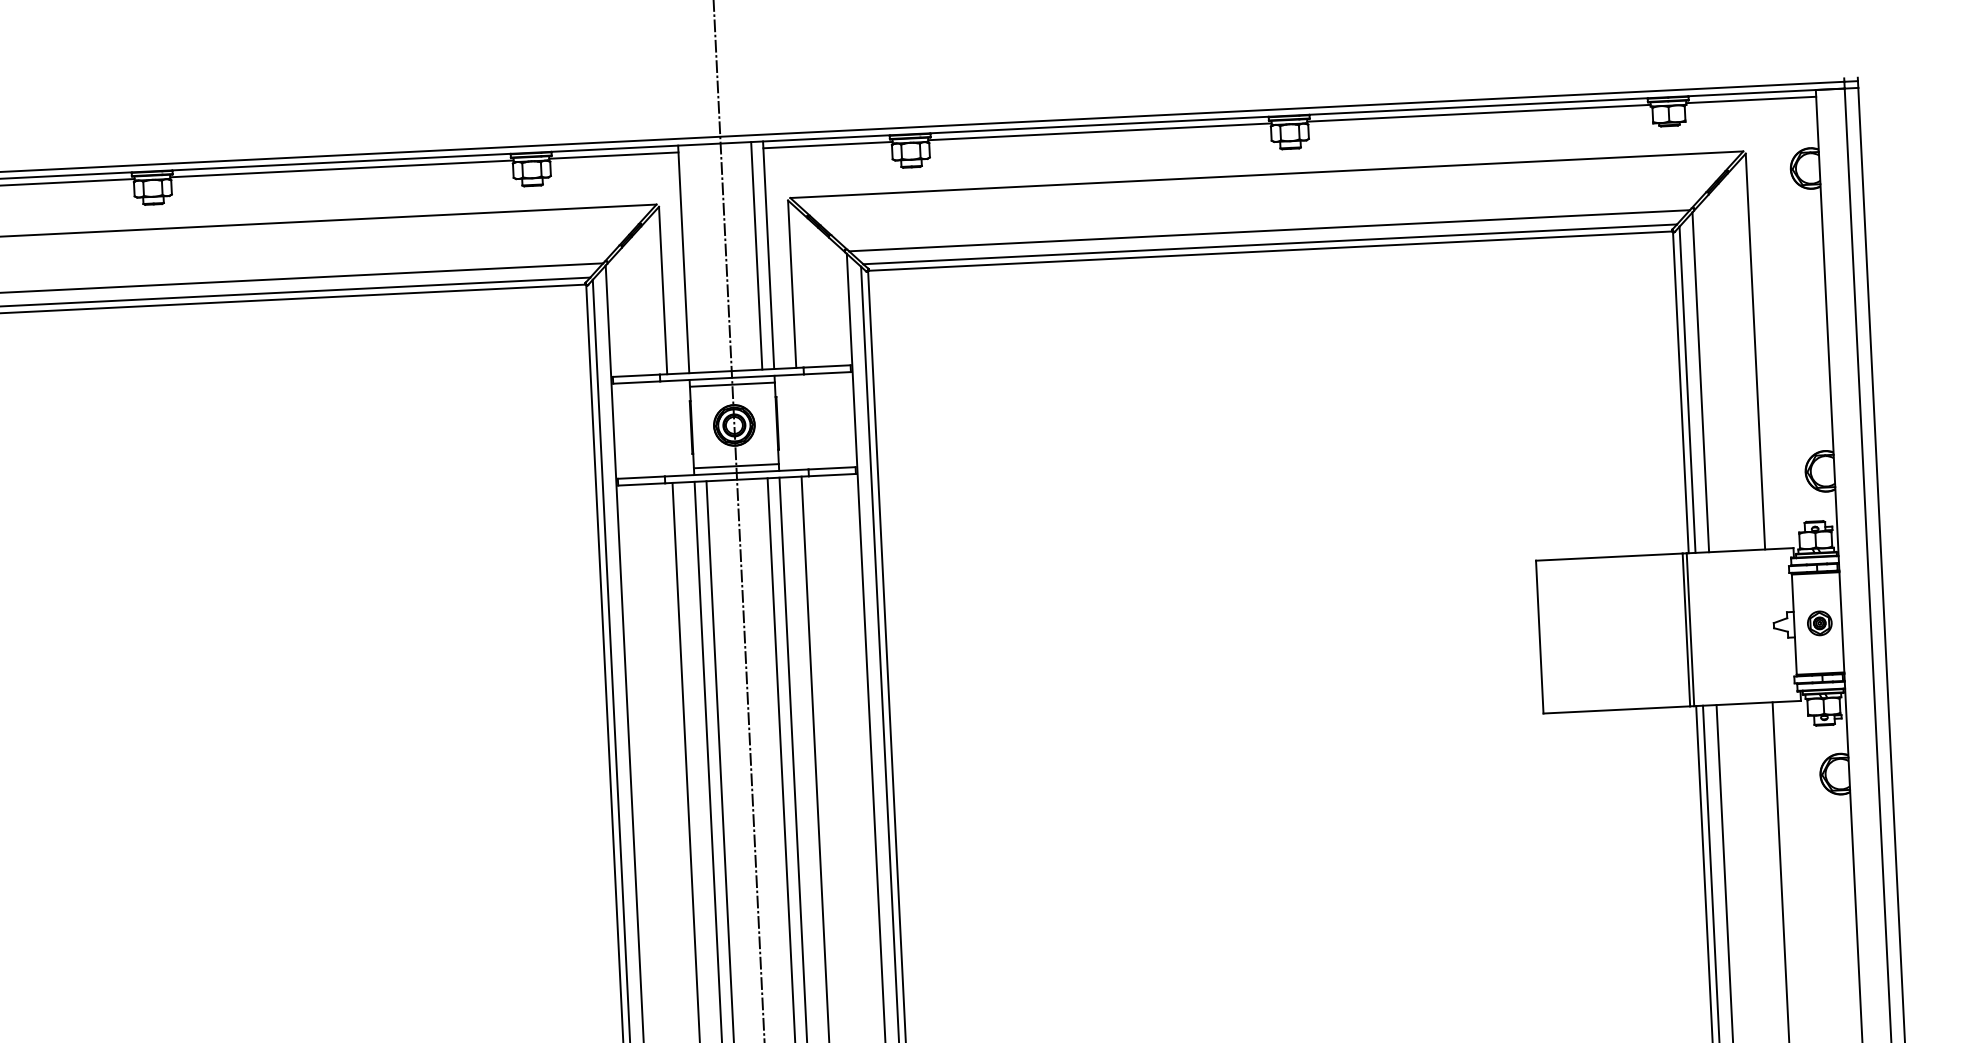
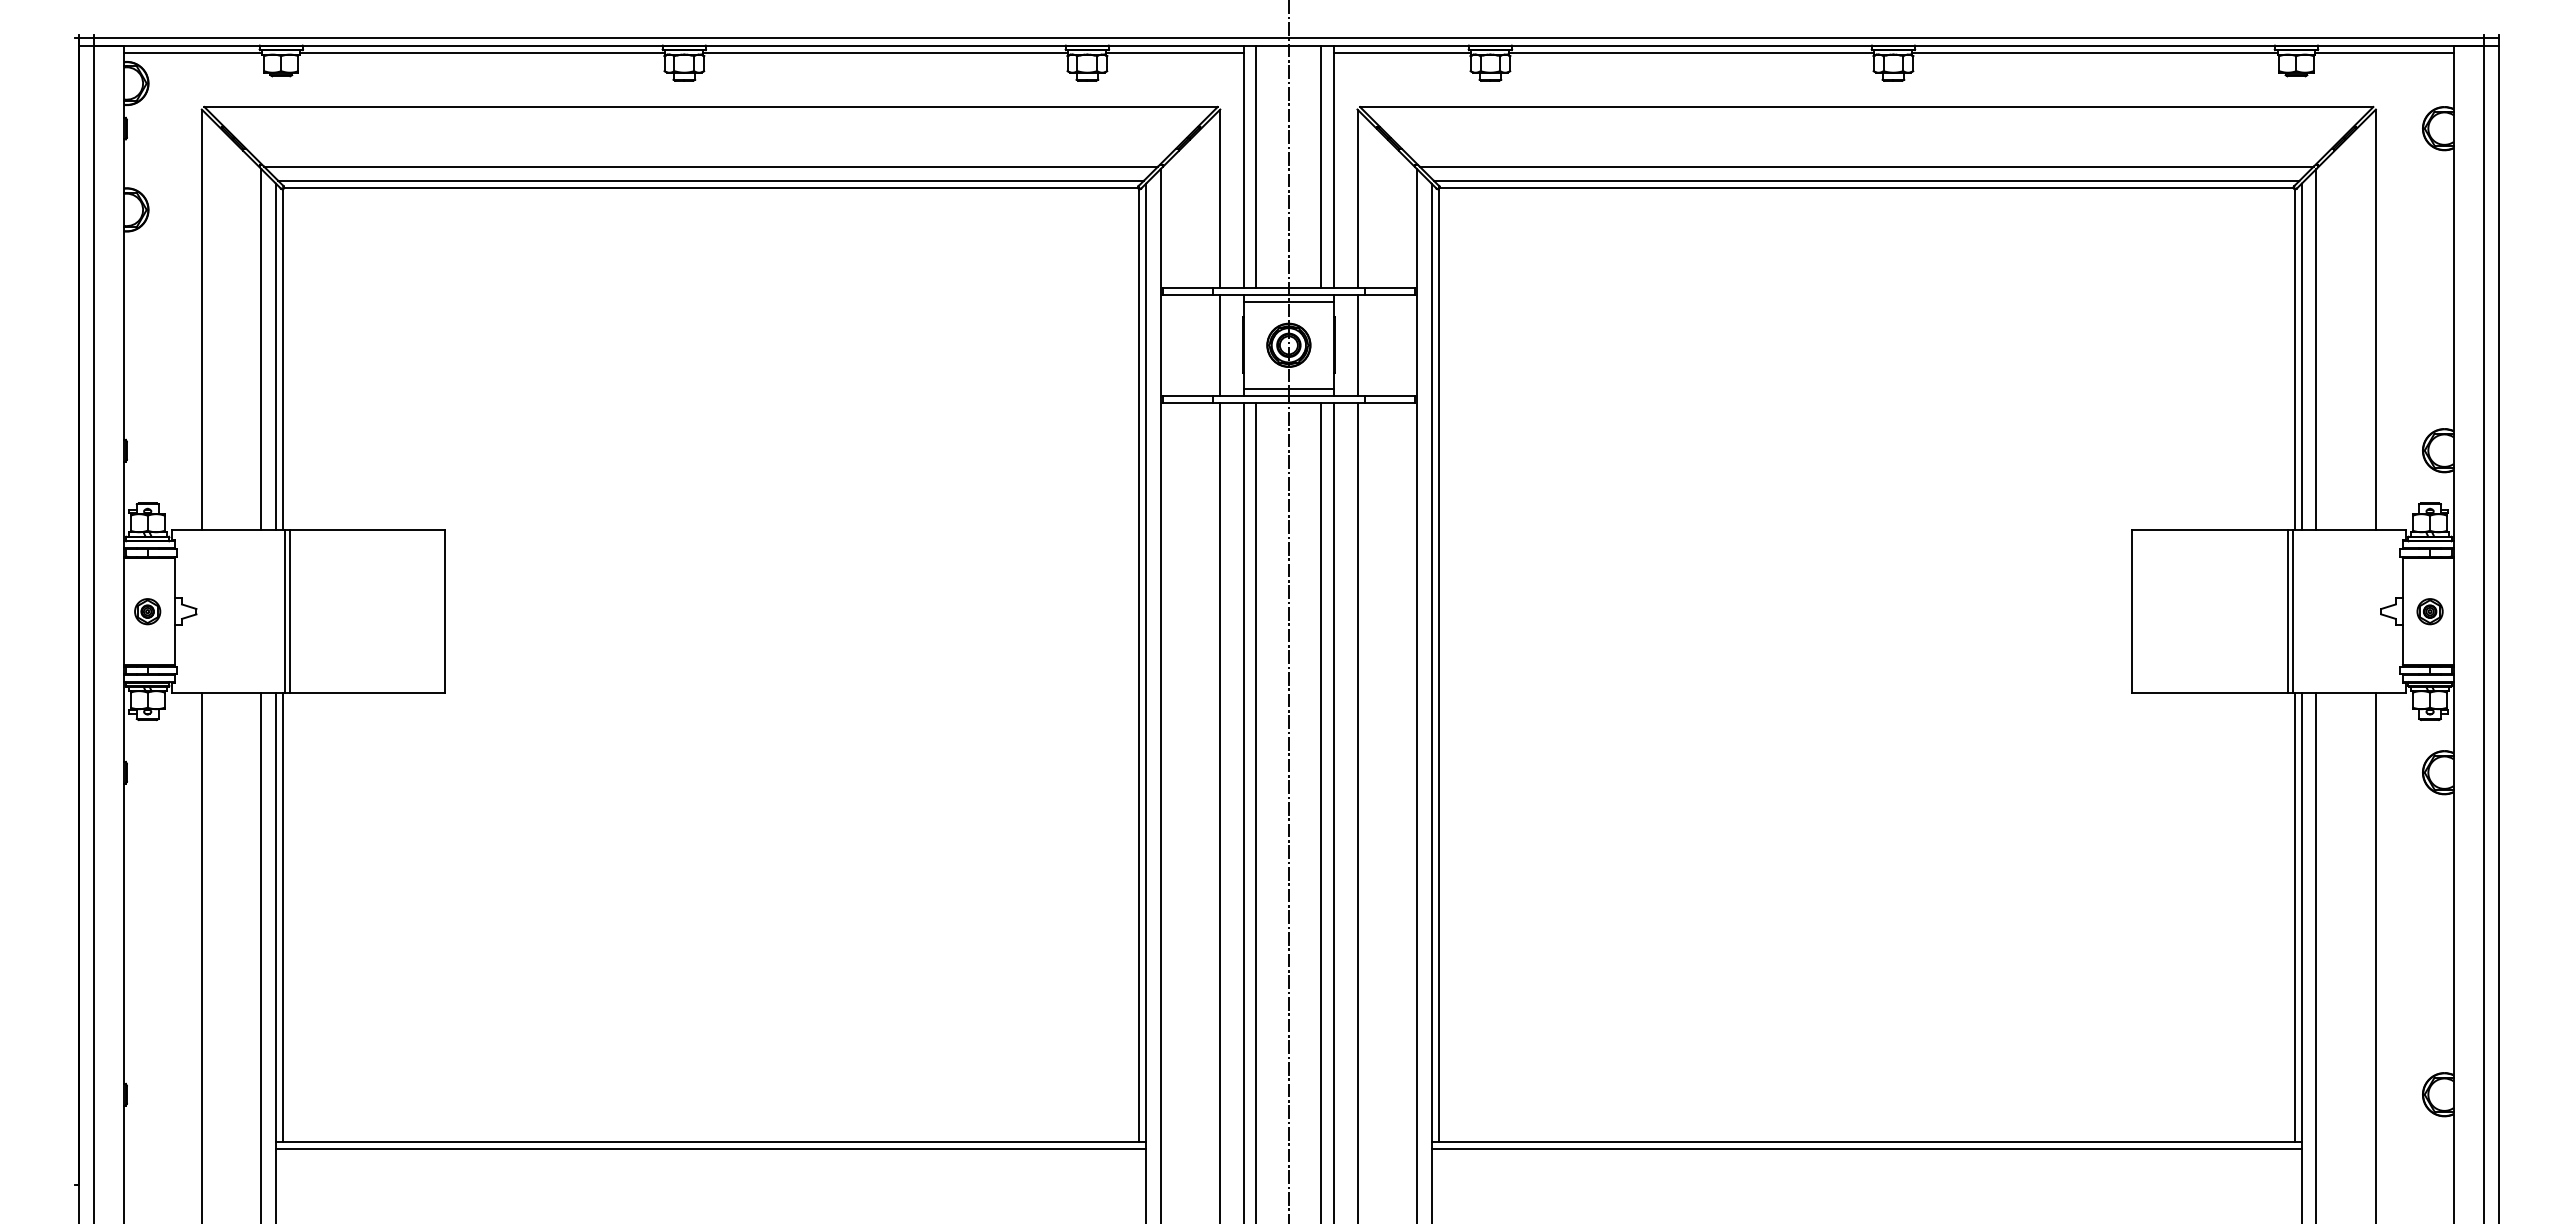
line: (695, 258) -> (1256, 166), added
line: (798, 421) -> (1357, 344), added
line: (670, 427) -> (1220, 344), added

